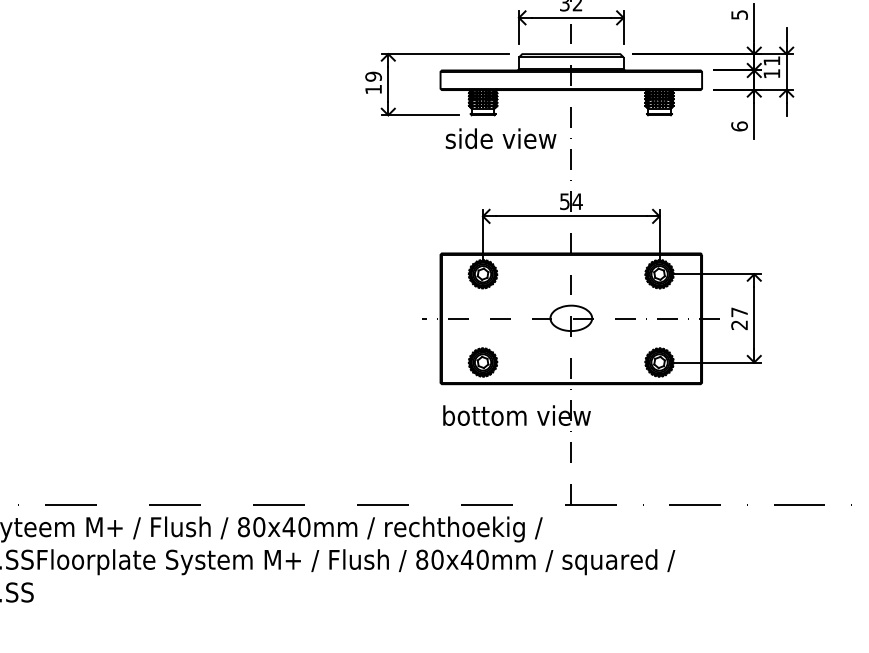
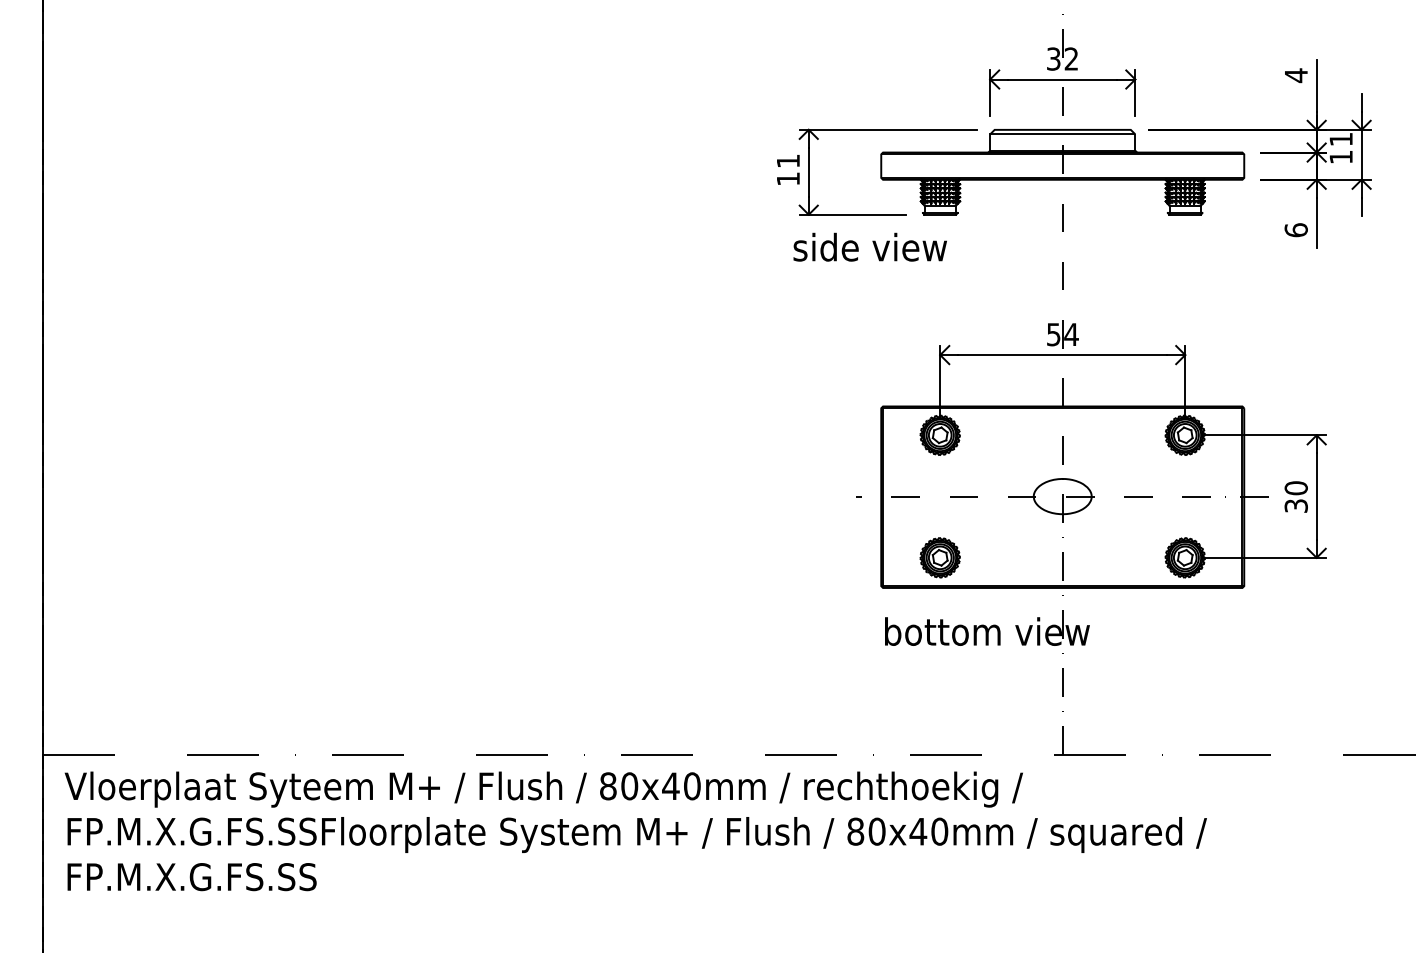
text: (739, 14) -> (1296, 75), 5 -> 4
text: (373, 76) -> (788, 161), 19 -> 11
text: (500, 138) -> (869, 246), moved
text: (739, 318) -> (1295, 496), 27 -> 30

